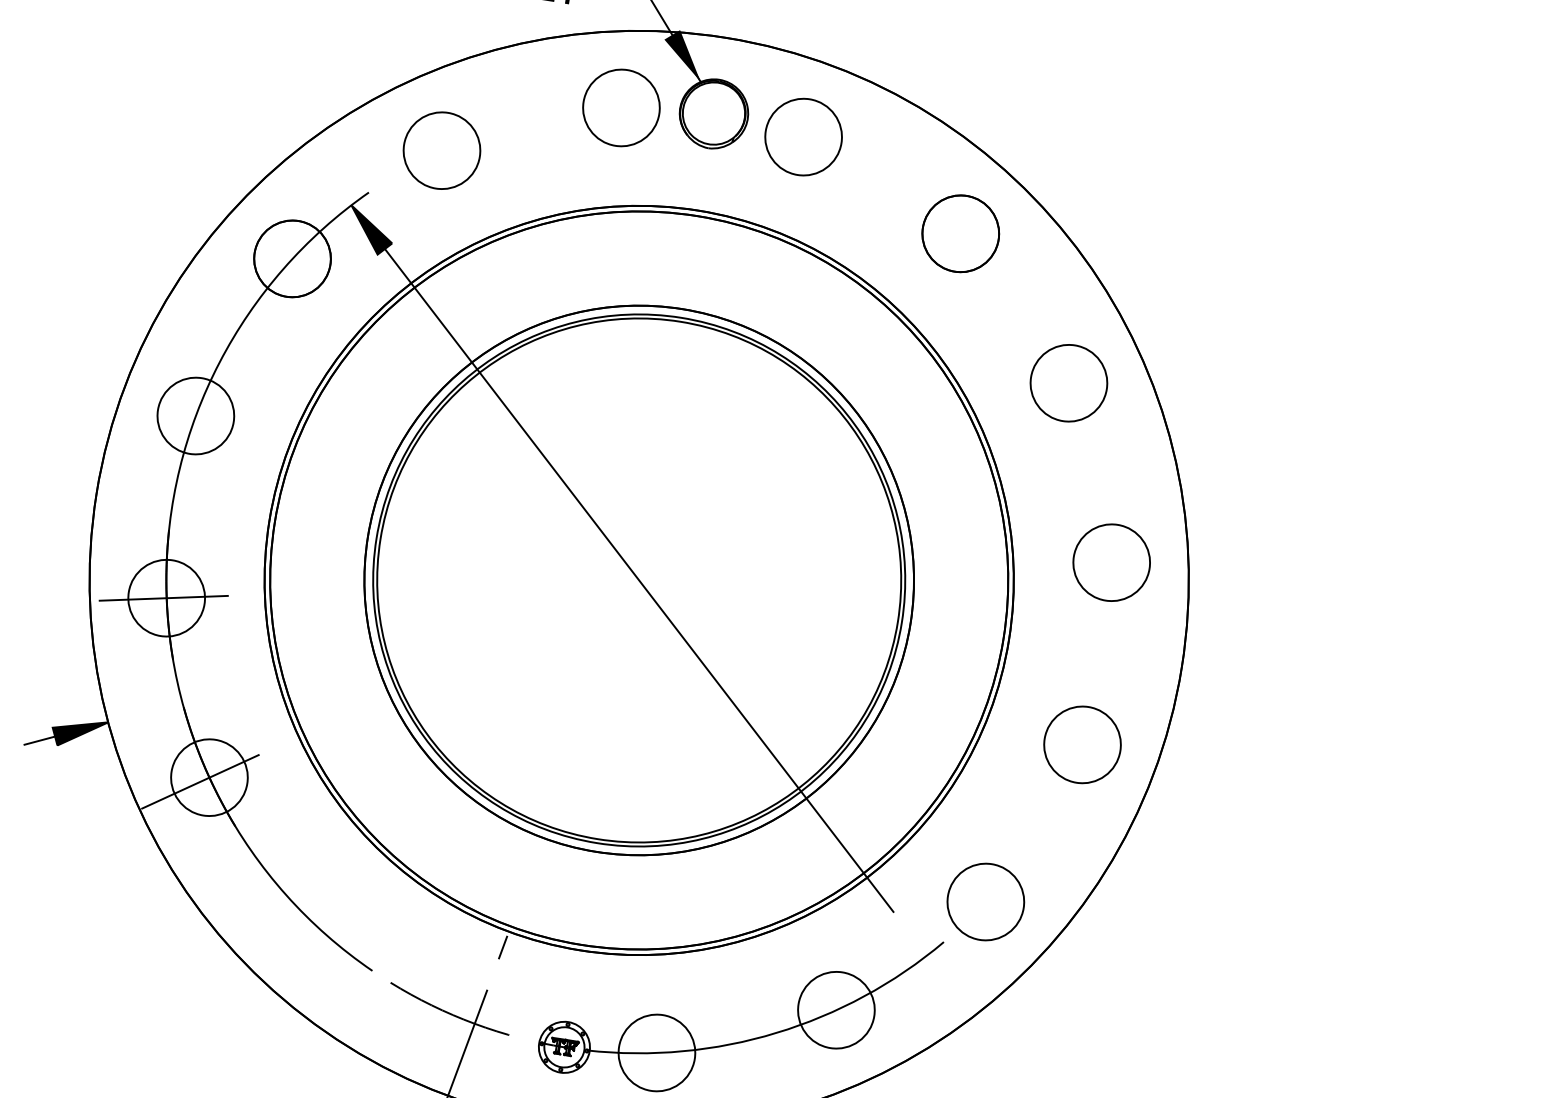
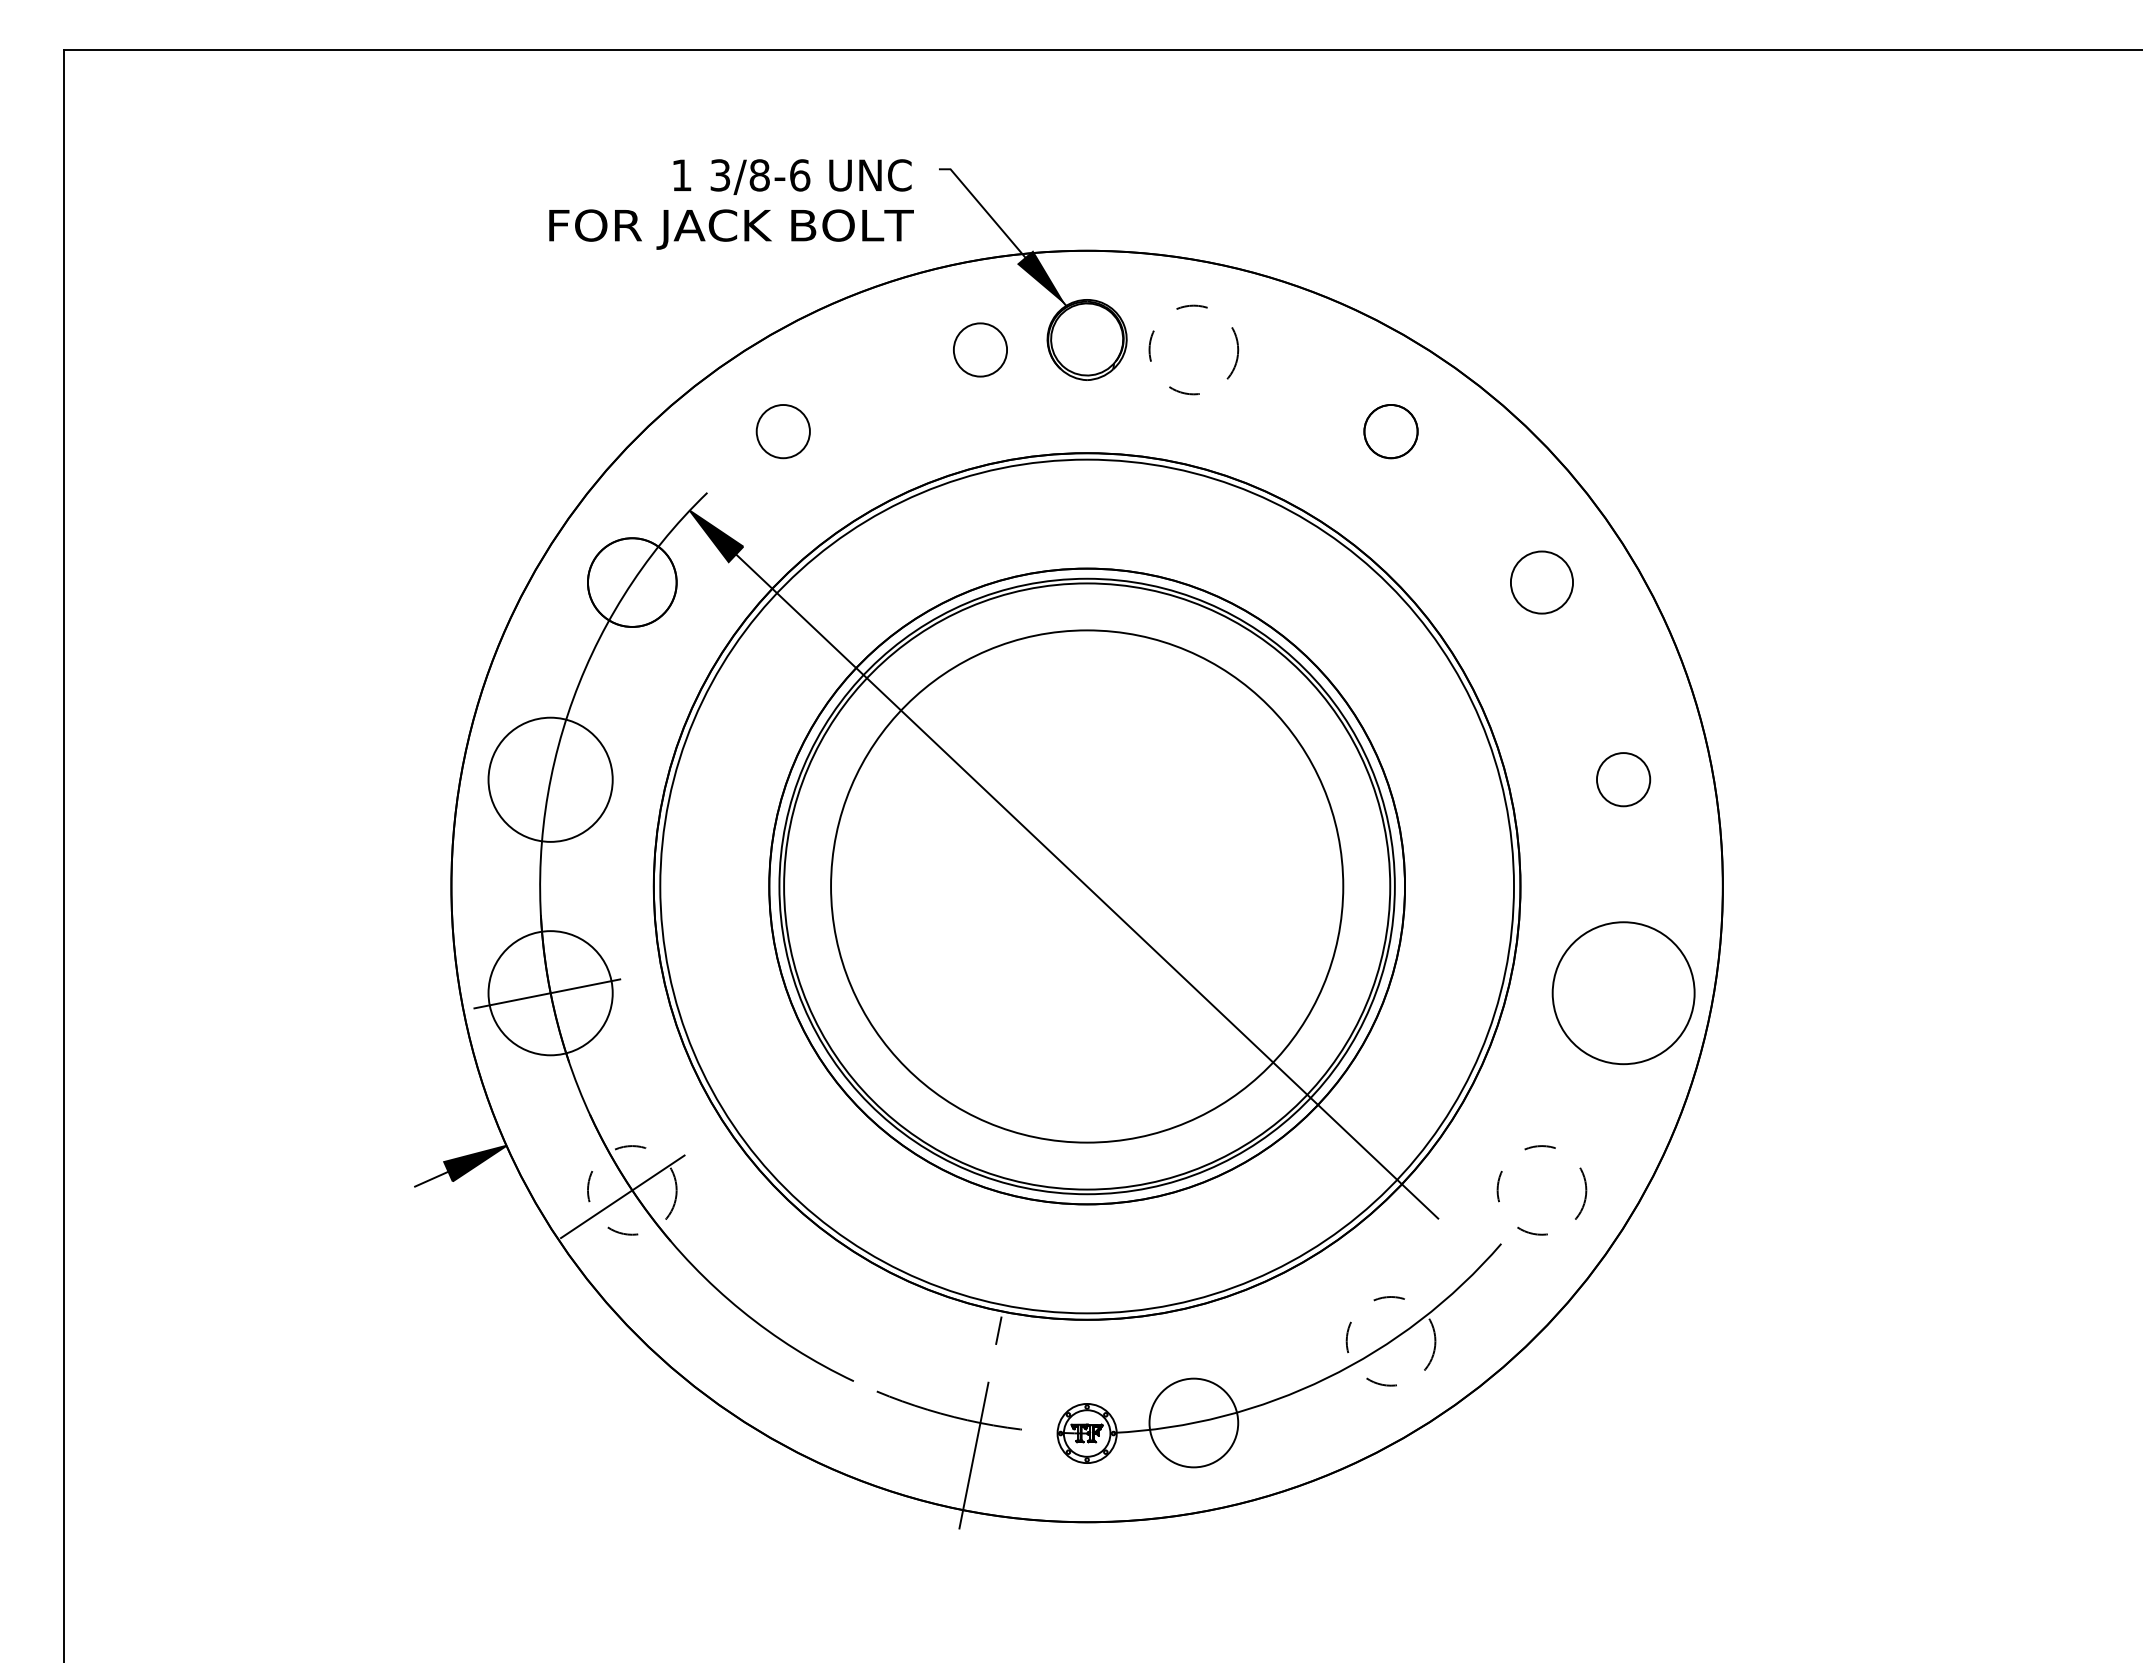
circle: (621, 107) -> (980, 349), size x0.6
circle: (803, 136) -> (1193, 349), solid -> dashed
circle: (442, 150) -> (783, 431), size x0.6
part: (960, 233) -> (1390, 431), size x0.6
circle: (1068, 383) -> (1541, 582), size x0.7
circle: (195, 415) -> (550, 779), size x1.4
circle: (1111, 562) -> (1623, 779), size x0.6
circle: (639, 580) -> (1087, 886), size x0.6
circle: (166, 597) -> (550, 992), size x1.4
circle: (1082, 744) -> (1623, 992), size x1.6
circle: (208, 777) -> (631, 1190), solid -> dashed
circle: (985, 902) -> (1541, 1190), solid -> dashed
circle: (835, 1010) -> (1390, 1341), solid -> dashed

